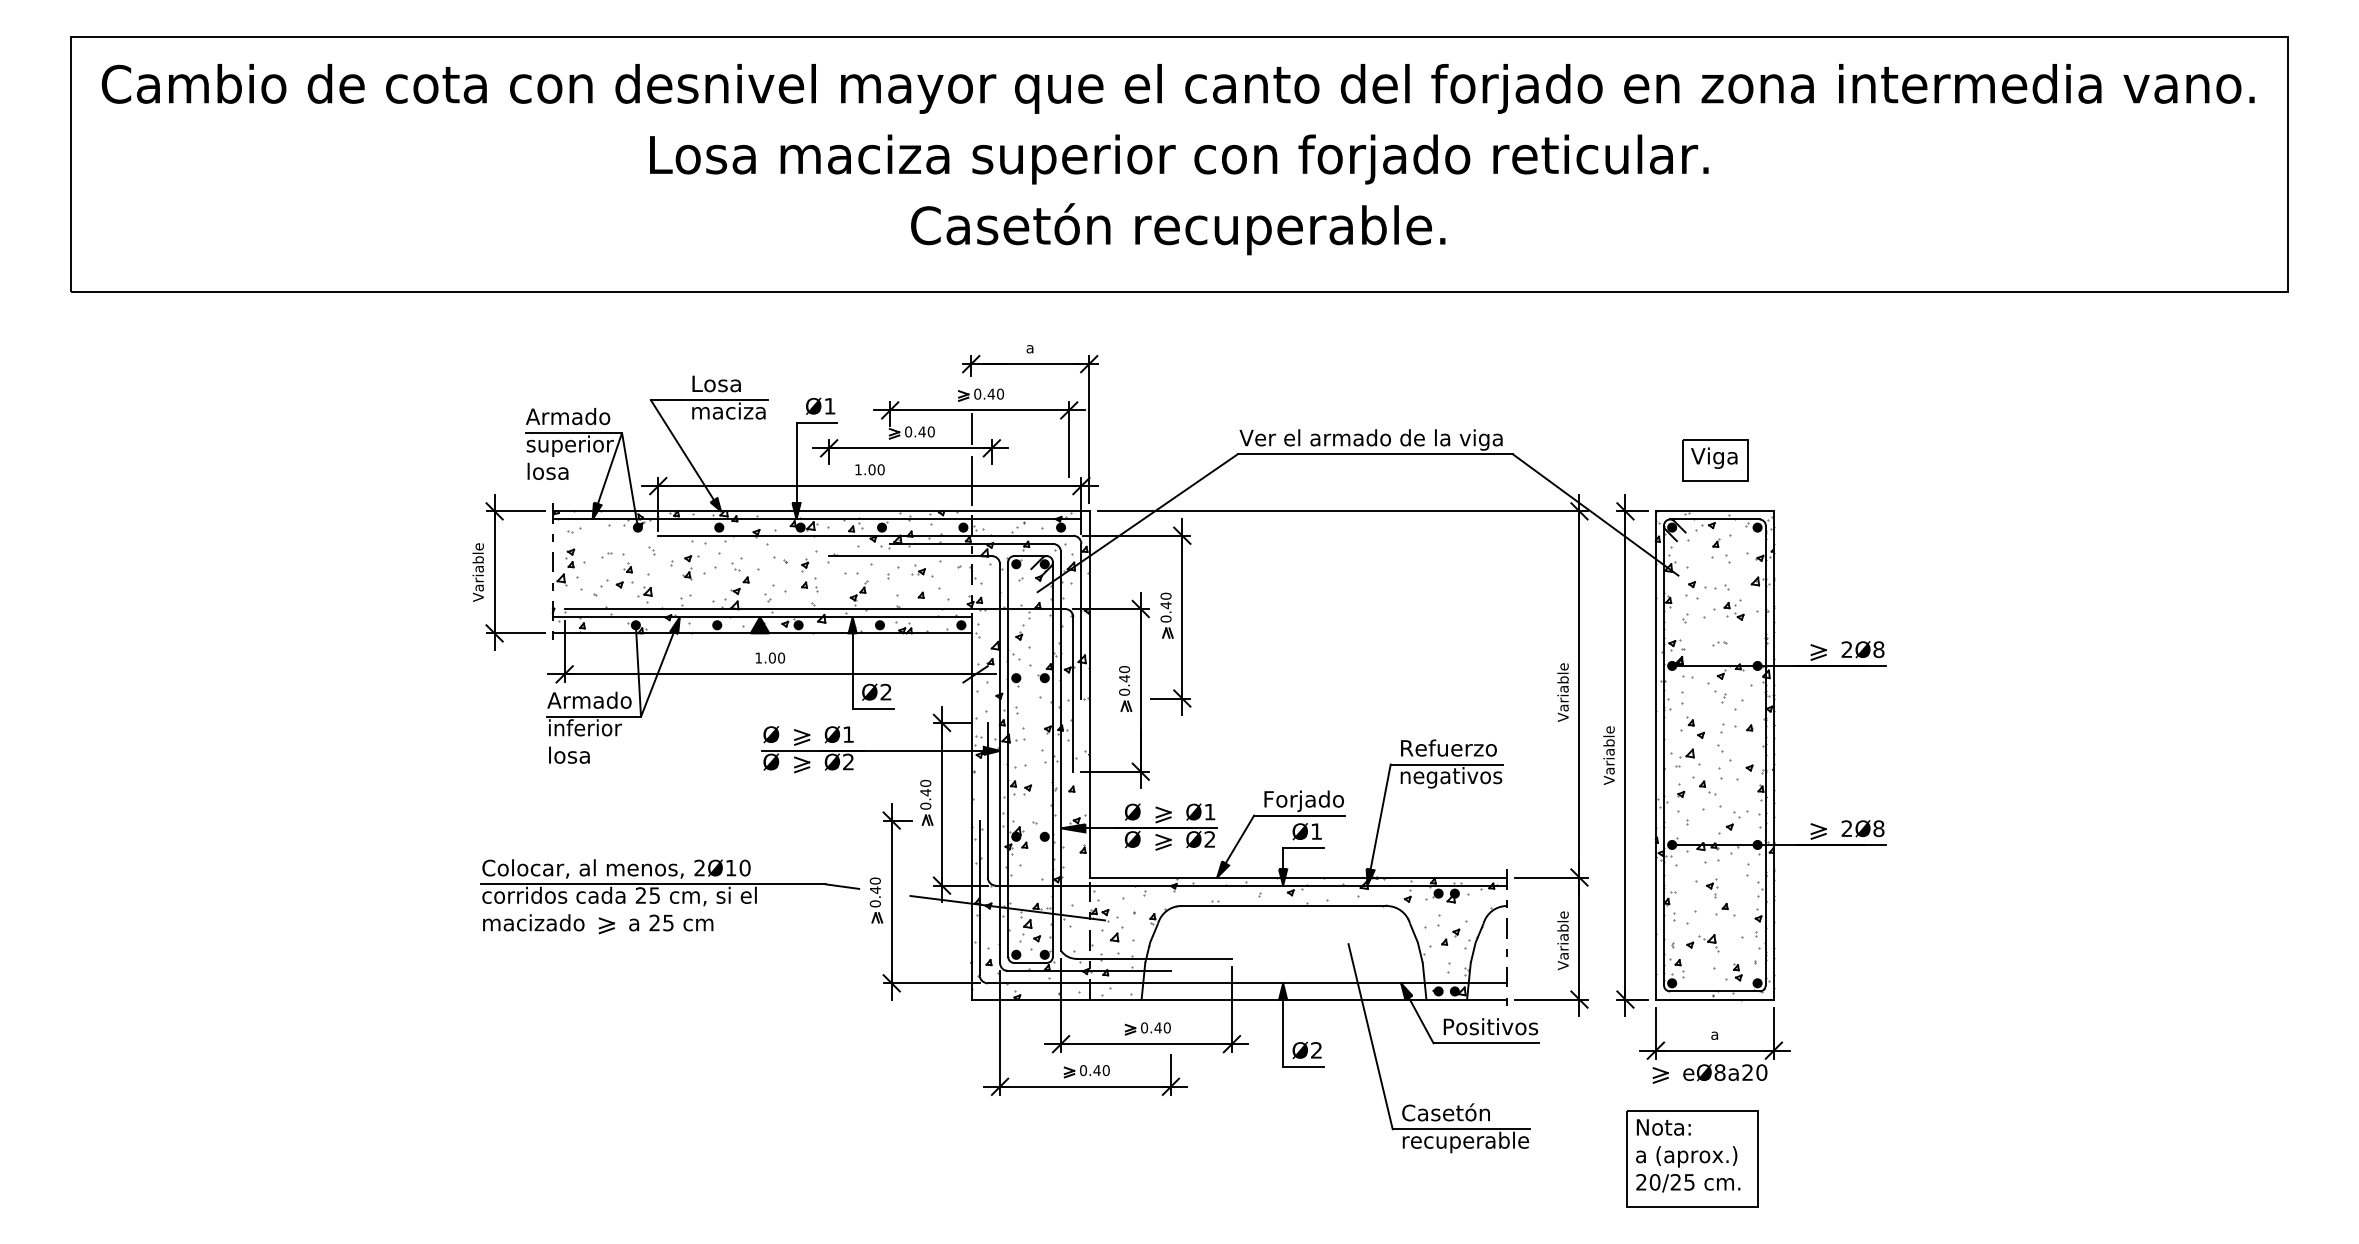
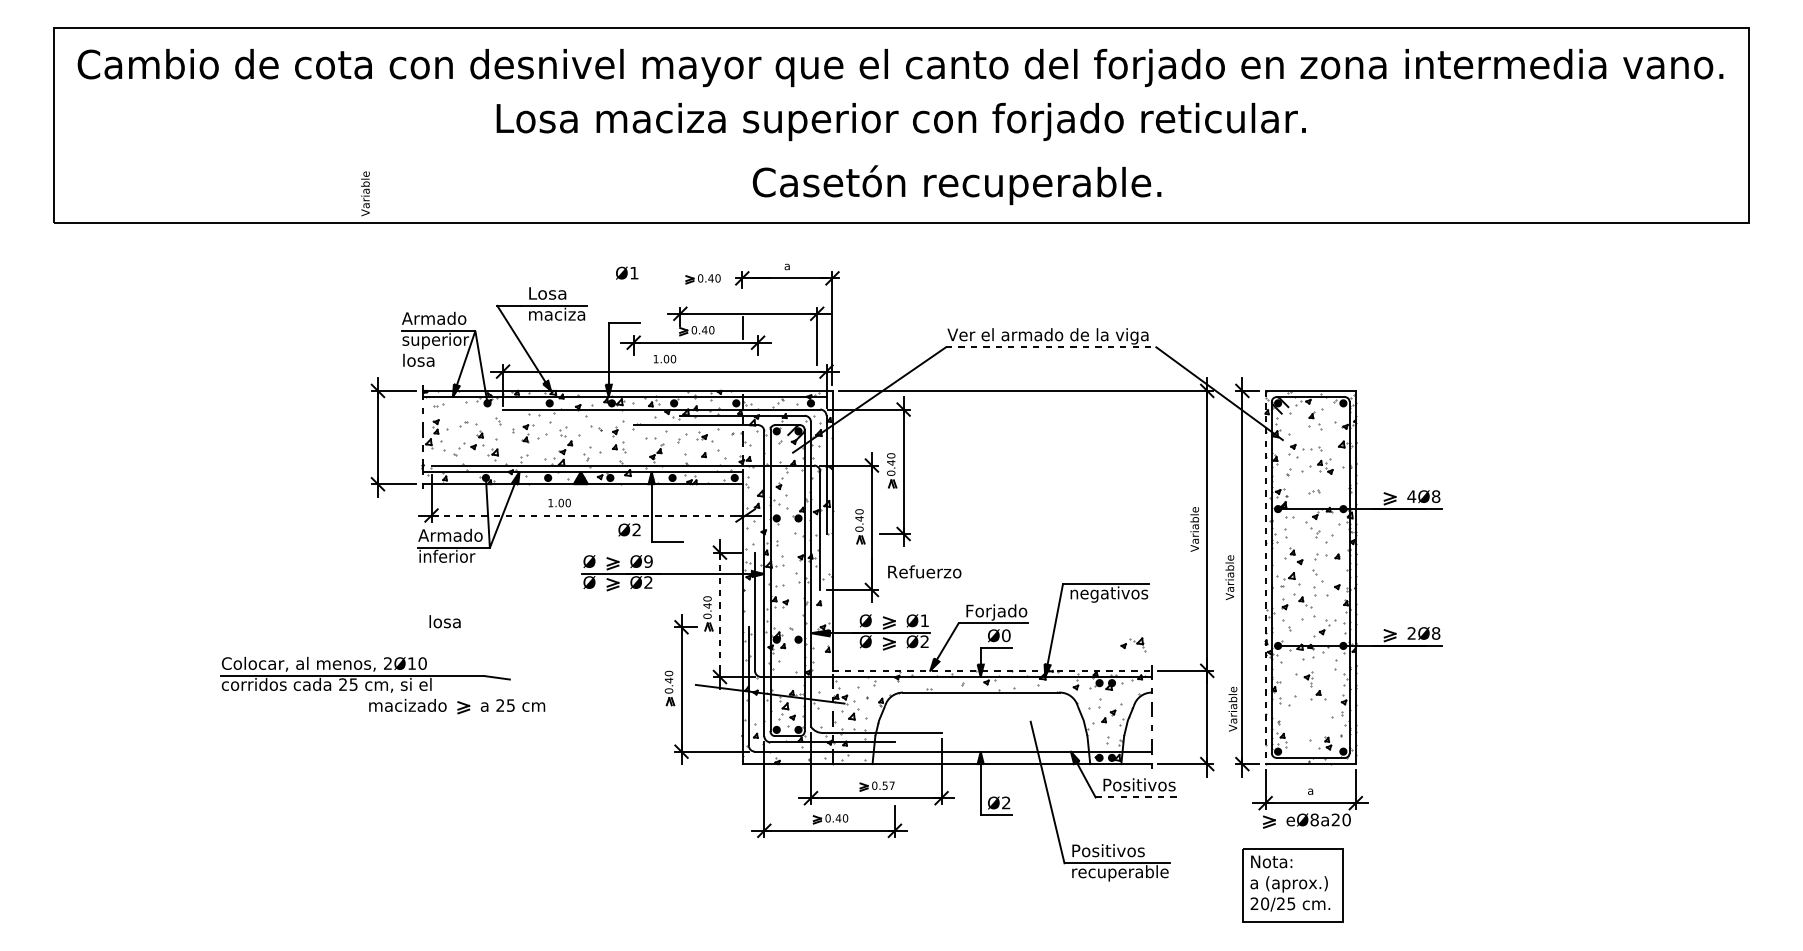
text: (1178, 229) -> (957, 185), moved
part: (980, 394) -> (702, 278), moved
text: (820, 405) -> (627, 272), moved
line: (1375, 454) -> (1051, 347), solid -> dashed
part: (1715, 460) -> (1311, 352), removed
line: (971, 480) -> (742, 367), removed
text: (477, 572) -> (364, 193), moved
text: (1846, 649) -> (1411, 496), 2Ø8 -> 4Ø8
text: (770, 657) -> (559, 502), moved
line: (768, 674) -> (587, 515), solid -> dashed
text: (876, 691) -> (629, 529), moved
text: (848, 734) -> (648, 561), Ø1 -> Ø9
text: (1448, 747) -> (924, 571), moved
text: (569, 754) -> (445, 621), moved
line: (1655, 755) -> (1265, 577), solid -> dashed
line: (942, 804) -> (720, 615), solid -> dashed
text: (1316, 831) -> (1006, 635), Ø1 -> Ø0
line: (1298, 877) -> (992, 670), solid -> dashed
part: (670, 882) -> (365, 674), moved
text: (1562, 940) -> (1232, 709), moved
part: (1702, 943) -> (1133, 644), moved
text: (1162, 1027) -> (888, 785), 0.40 -> 0.57
line: (1486, 1043) -> (1136, 797), solid -> dashed
text: (1449, 1112) -> (1107, 850), Casetón -> Positivos

